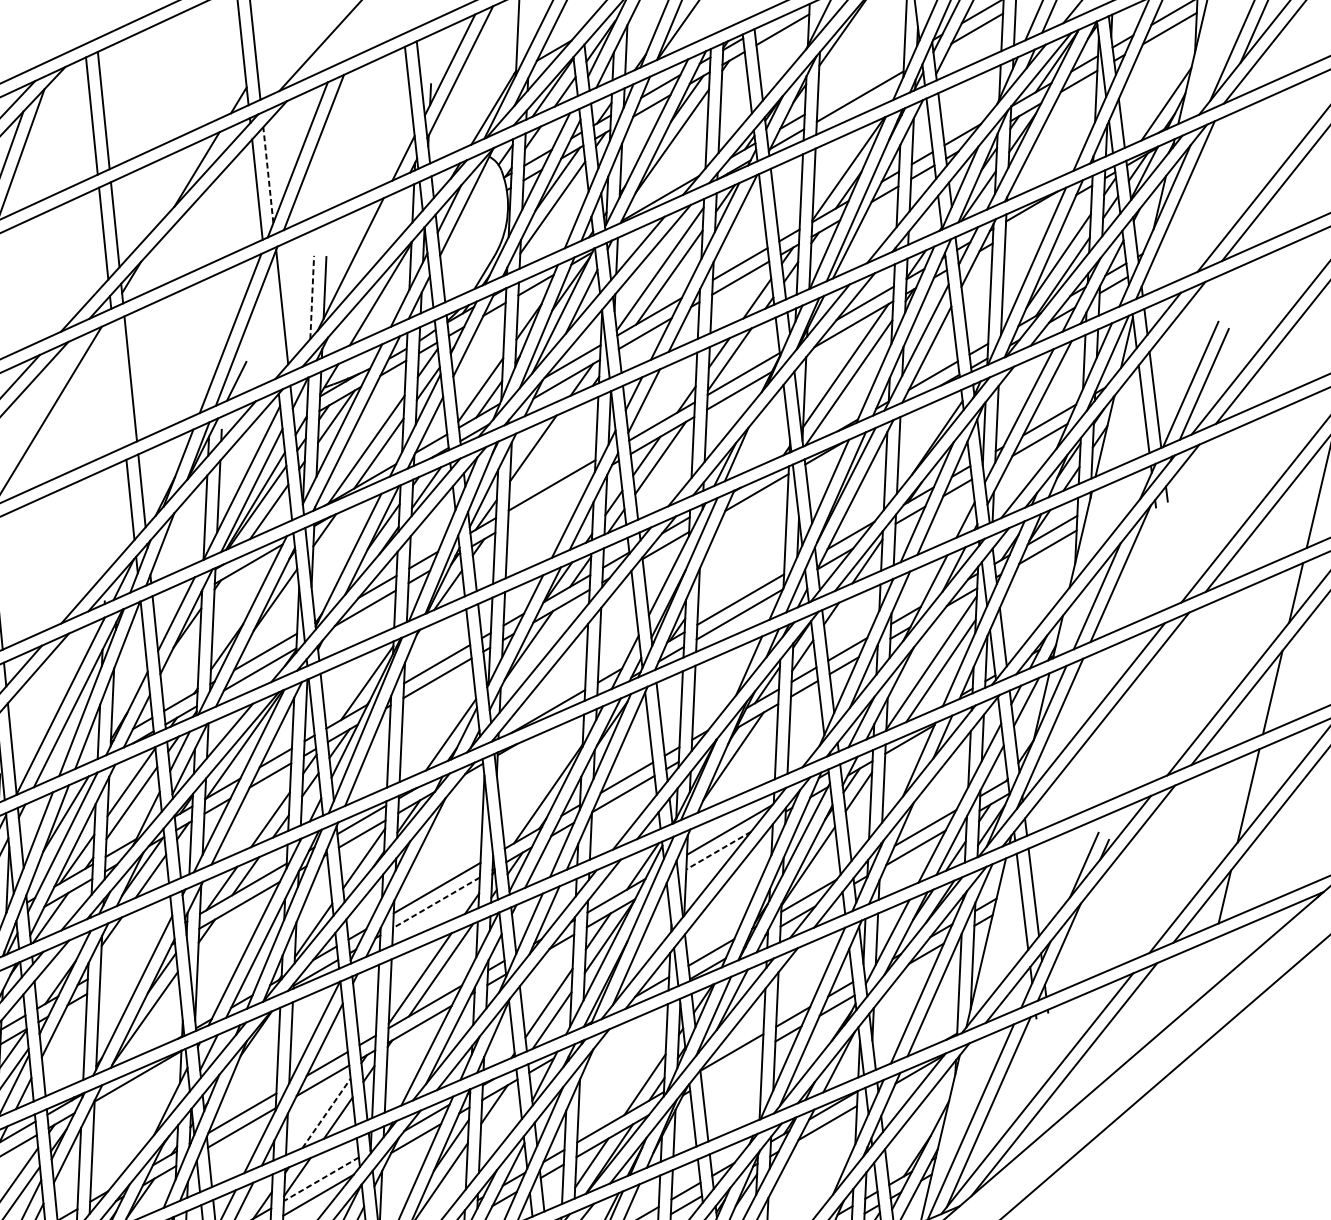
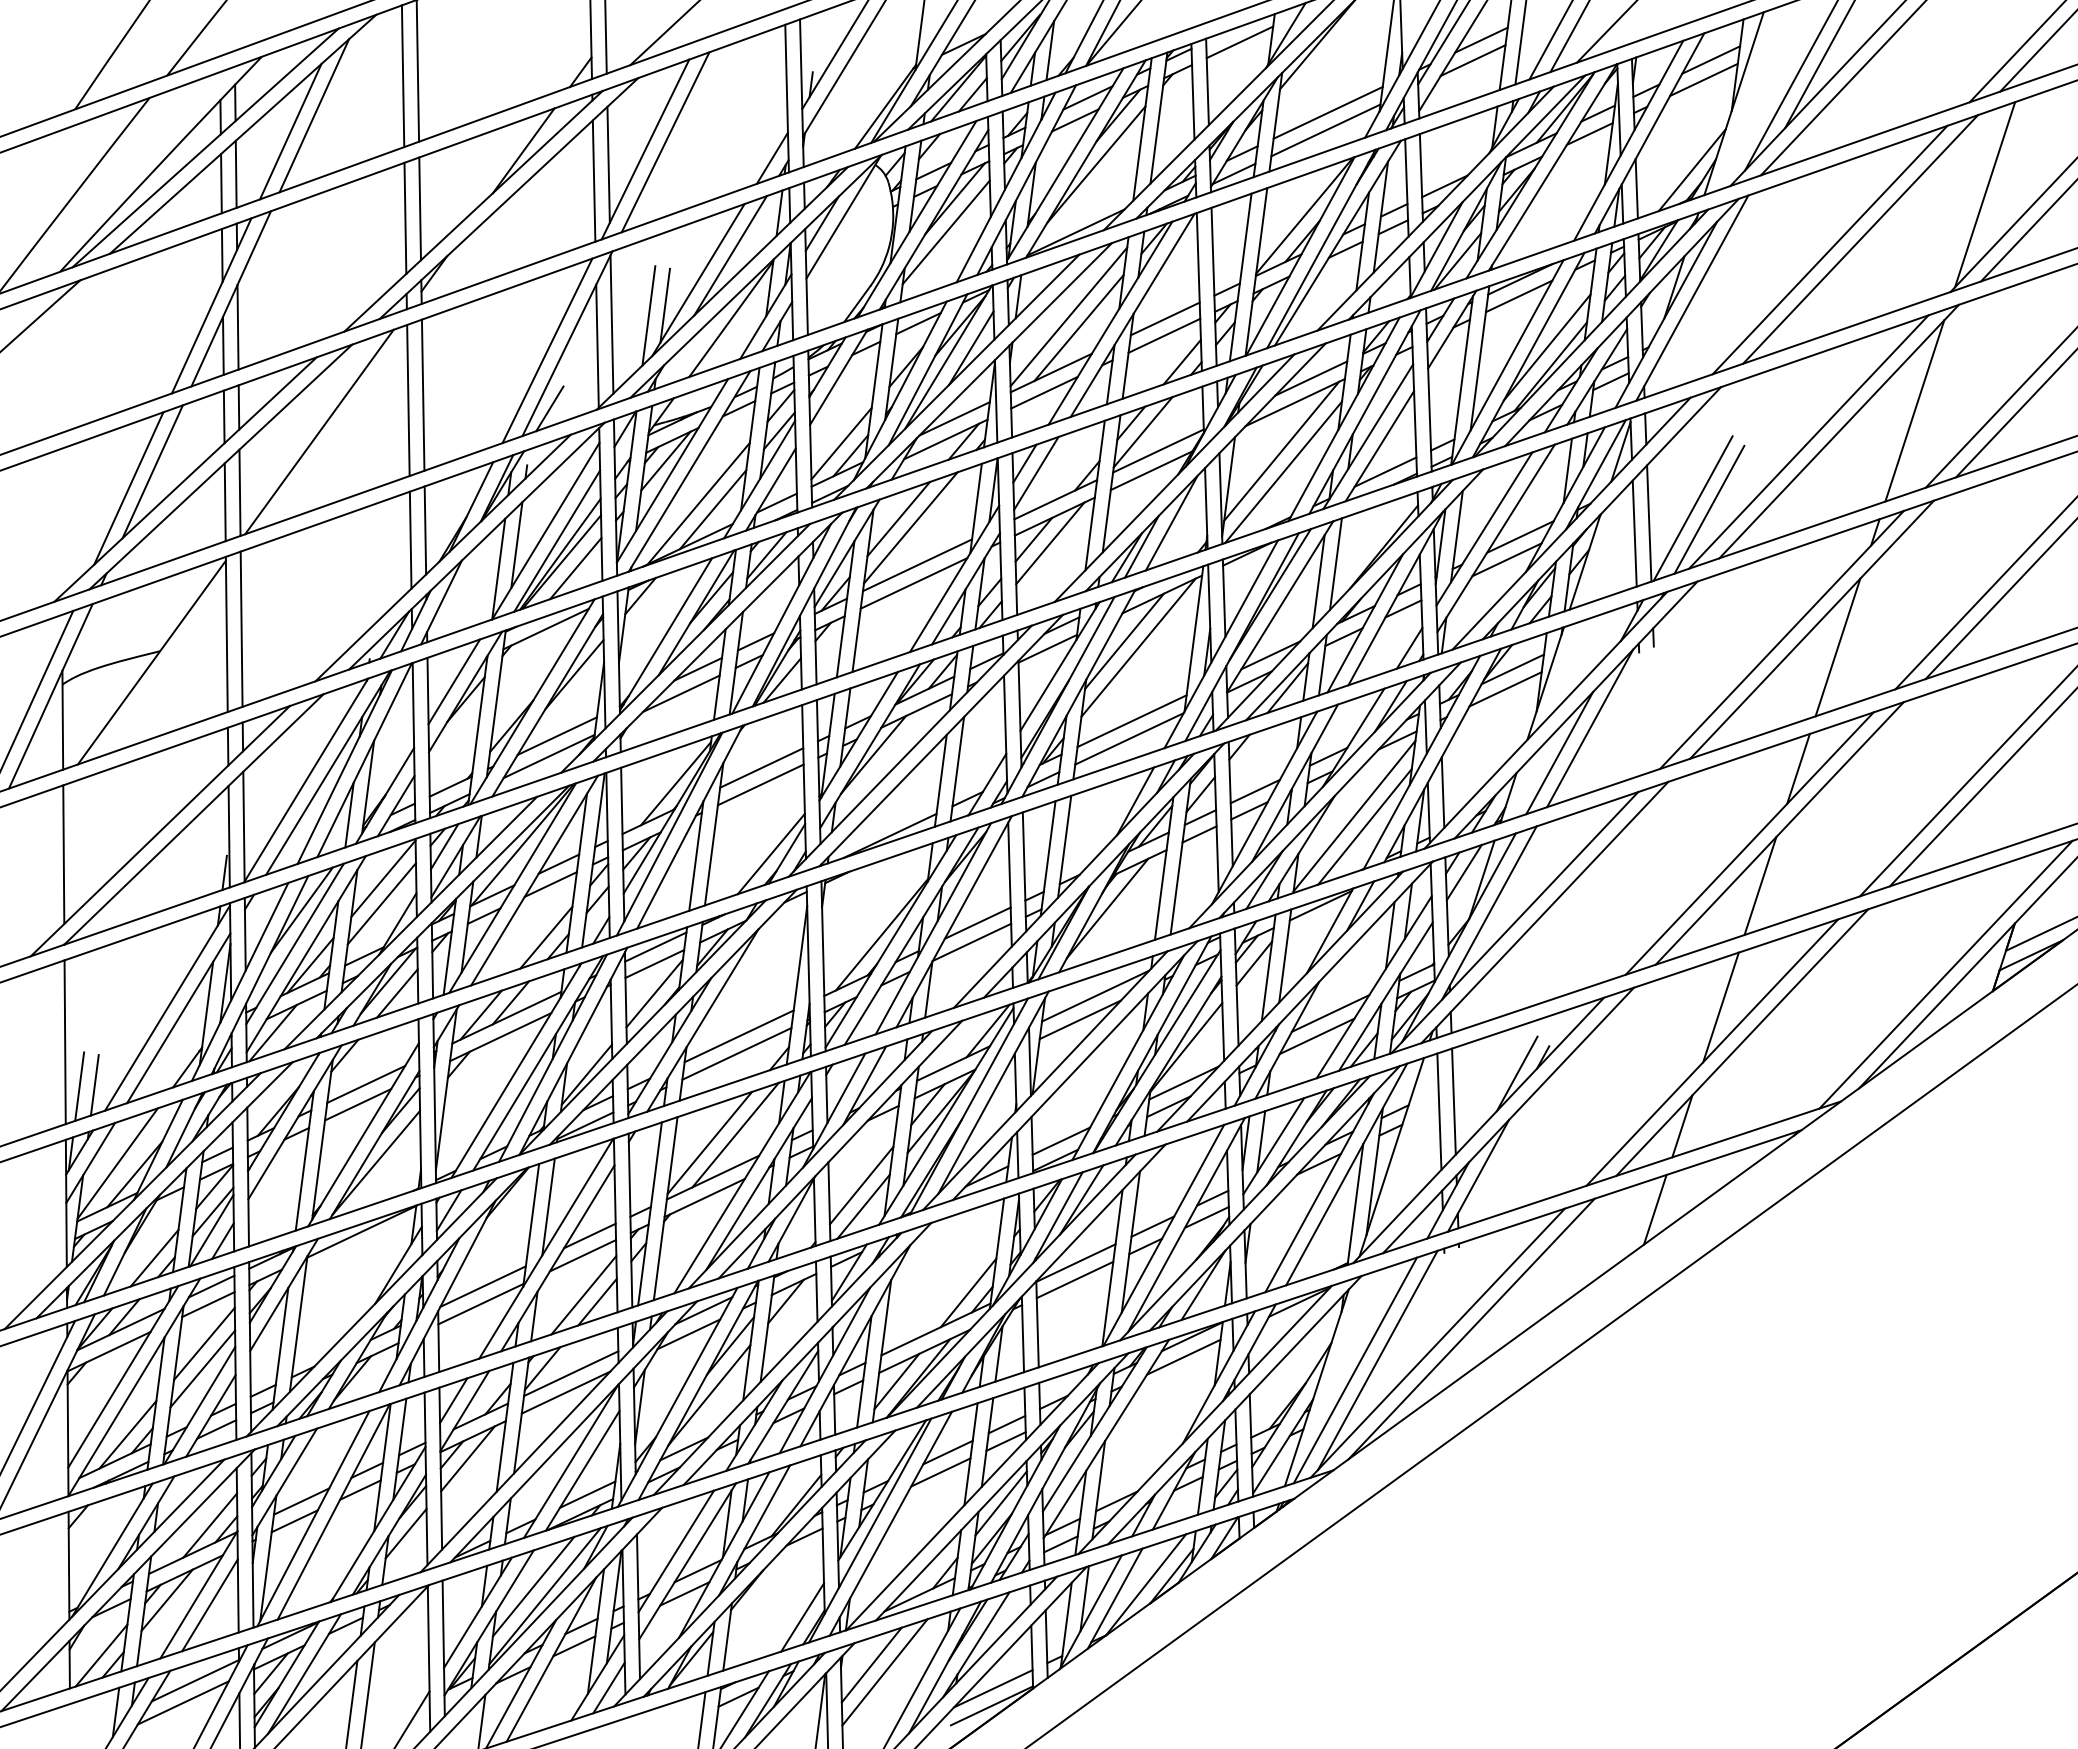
line: (860, 81) -> (1327, 112), added
line: (268, 174) -> (608, 164), dashed -> solid
line: (1031, 220) -> (1518, 296), added
line: (375, 241) -> (730, 255), added
line: (311, 297) -> (648, 315), dashed -> solid
line: (271, 325) -> (597, 345), added
line: (118, 384) -> (408, 400), added
line: (759, 432) -> (1171, 522), added
line: (543, 454) -> (910, 527), added
line: (550, 500) -> (913, 583), added
line: (728, 534) -> (1124, 641), added
line: (740, 538) -> (1138, 647), added
line: (718, 850) -> (1080, 1019), dashed -> solid
line: (436, 903) -> (736, 1054), dashed -> solid
line: (131, 953) -> (366, 1083), added
line: (1207, 967) -> (1654, 1209), added
line: (126, 971) -> (358, 1104), added
line: (731, 1066) -> (1074, 1279), added
line: (326, 1113) -> (583, 1295), dashed -> solid
line: (320, 1179) -> (570, 1373), dashed -> solid

